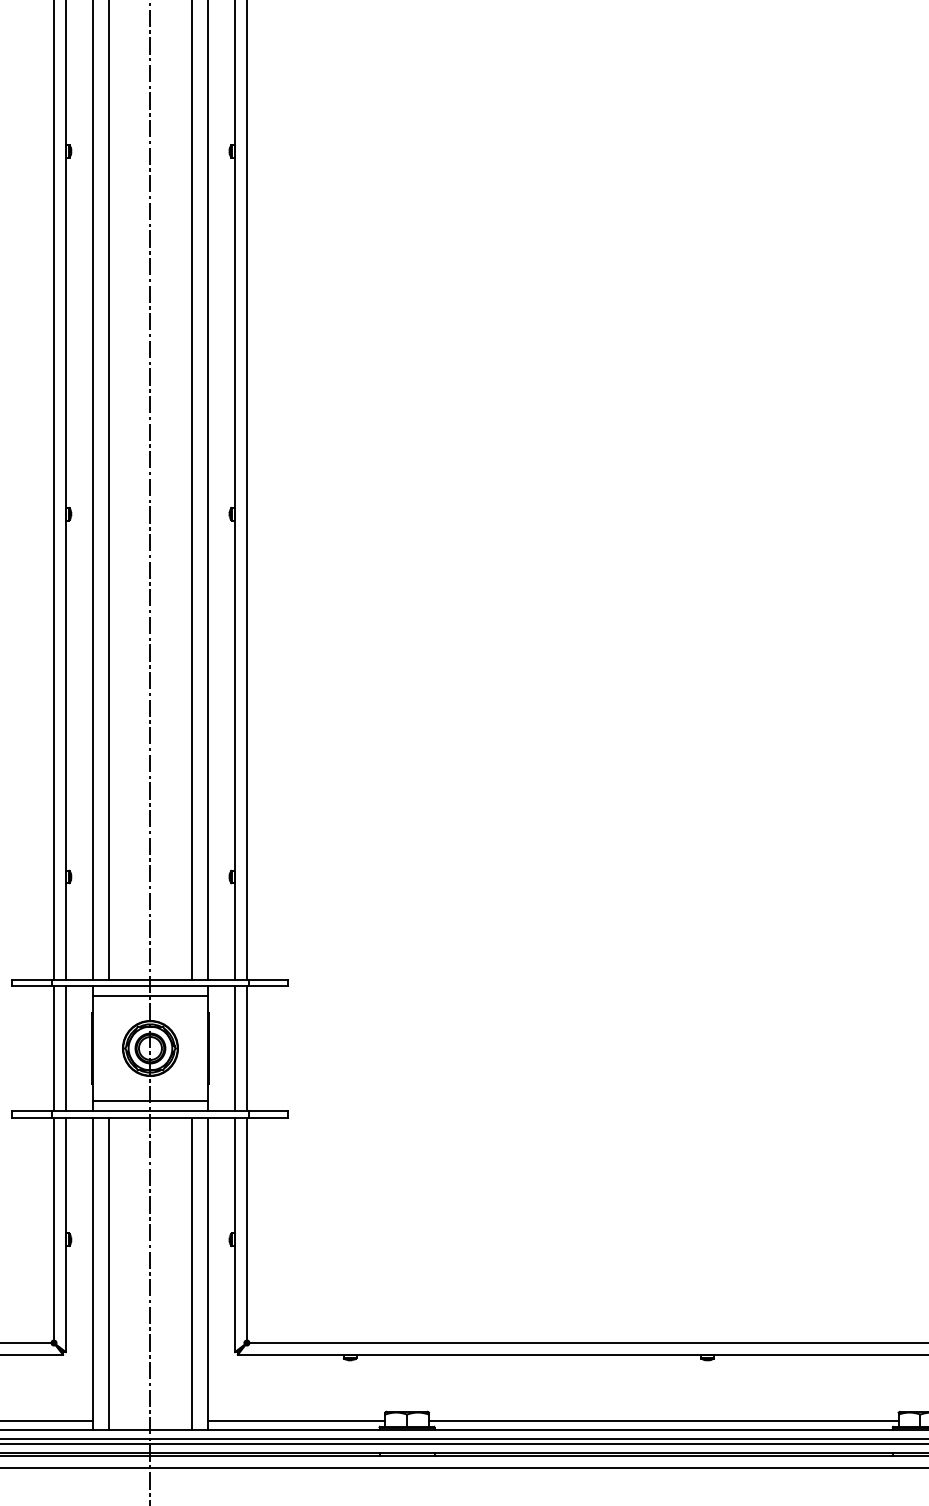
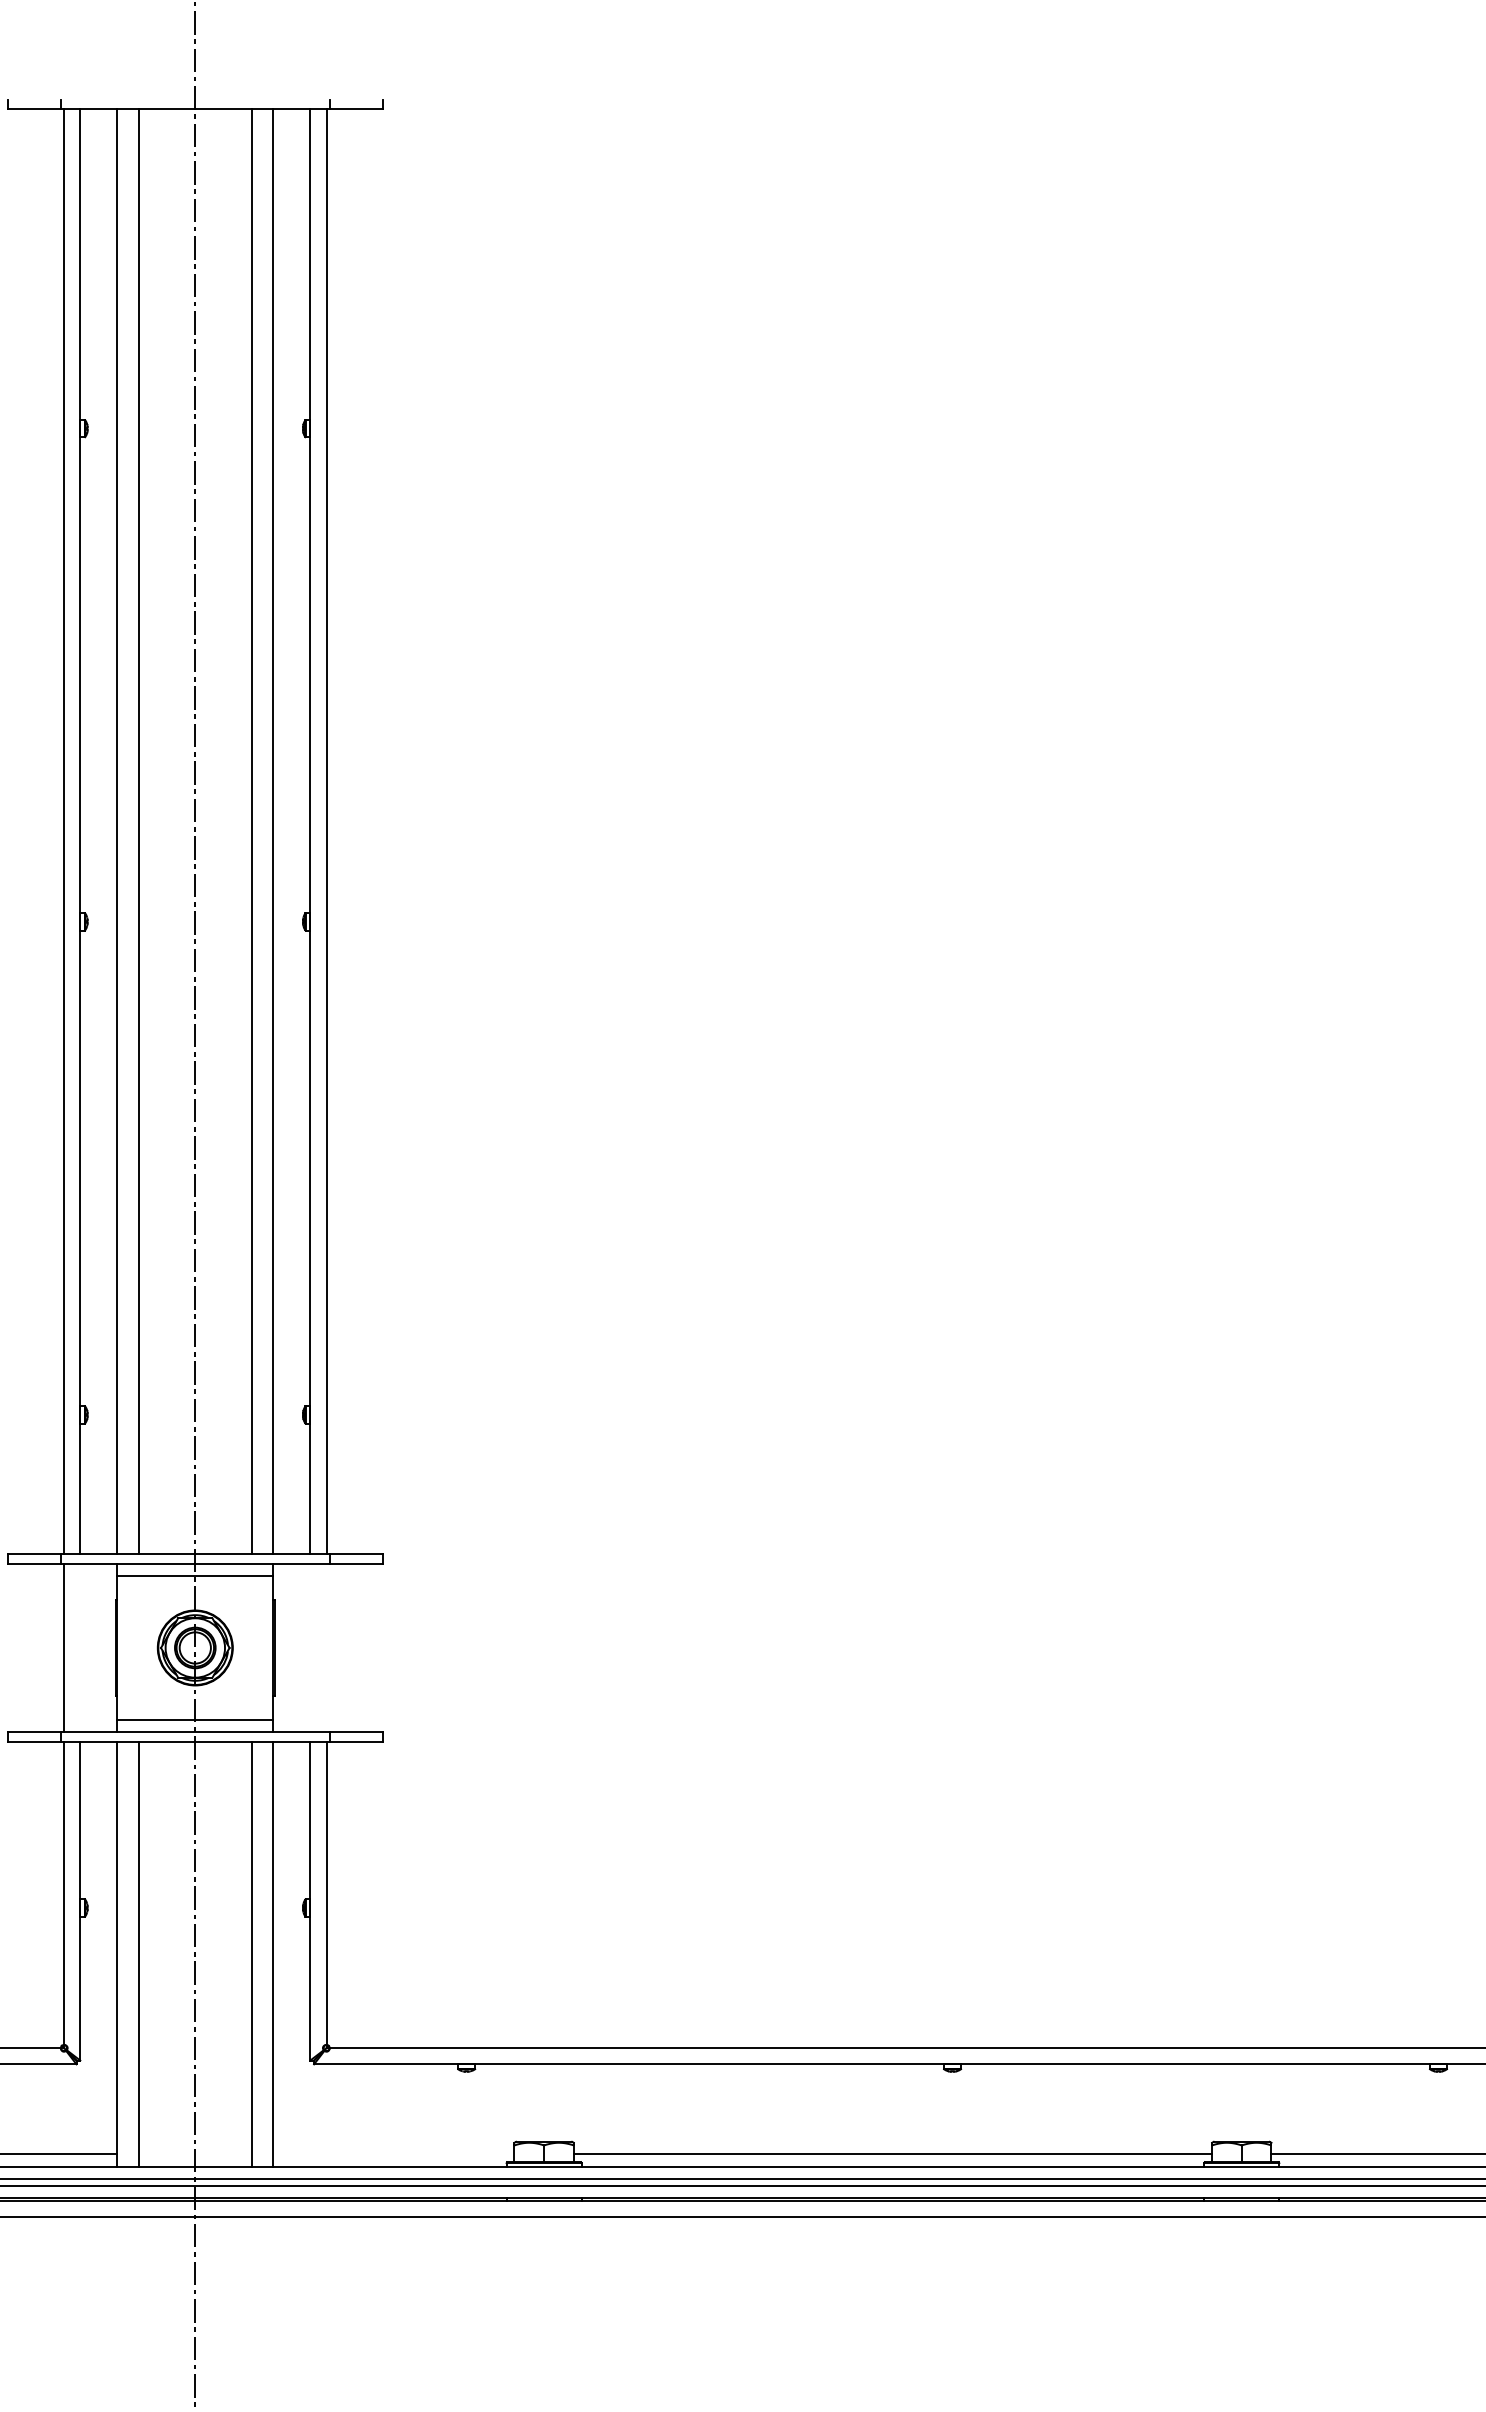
line: (65, 1048) -> (80, 1647), removed
line: (235, 1048) -> (310, 1647), removed
line: (246, 1048) -> (326, 1647), removed
line: (296, 1421) -> (393, 2154), removed

